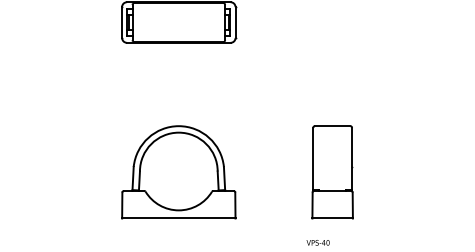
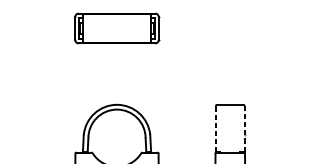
line: (313, 158) -> (216, 128), solid -> dashed
line: (352, 159) -> (244, 129), solid -> dashed

